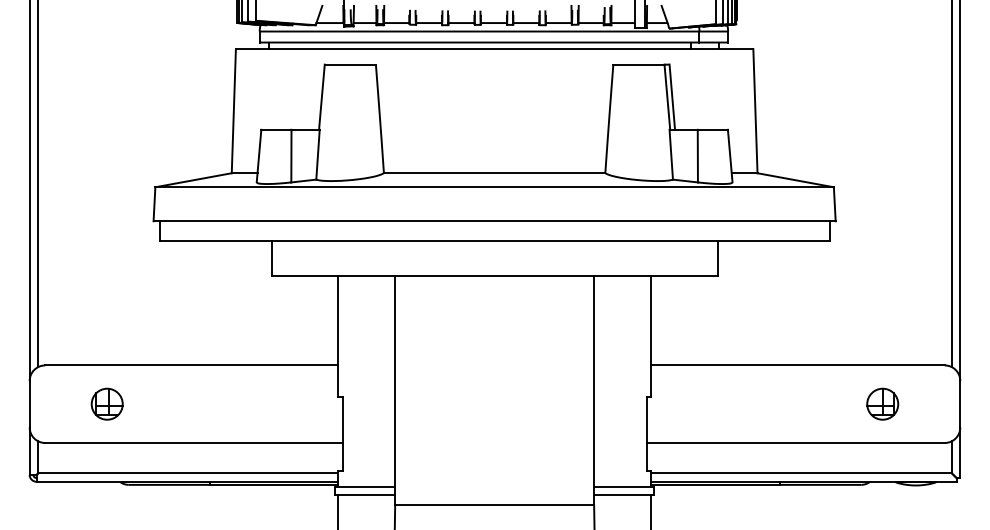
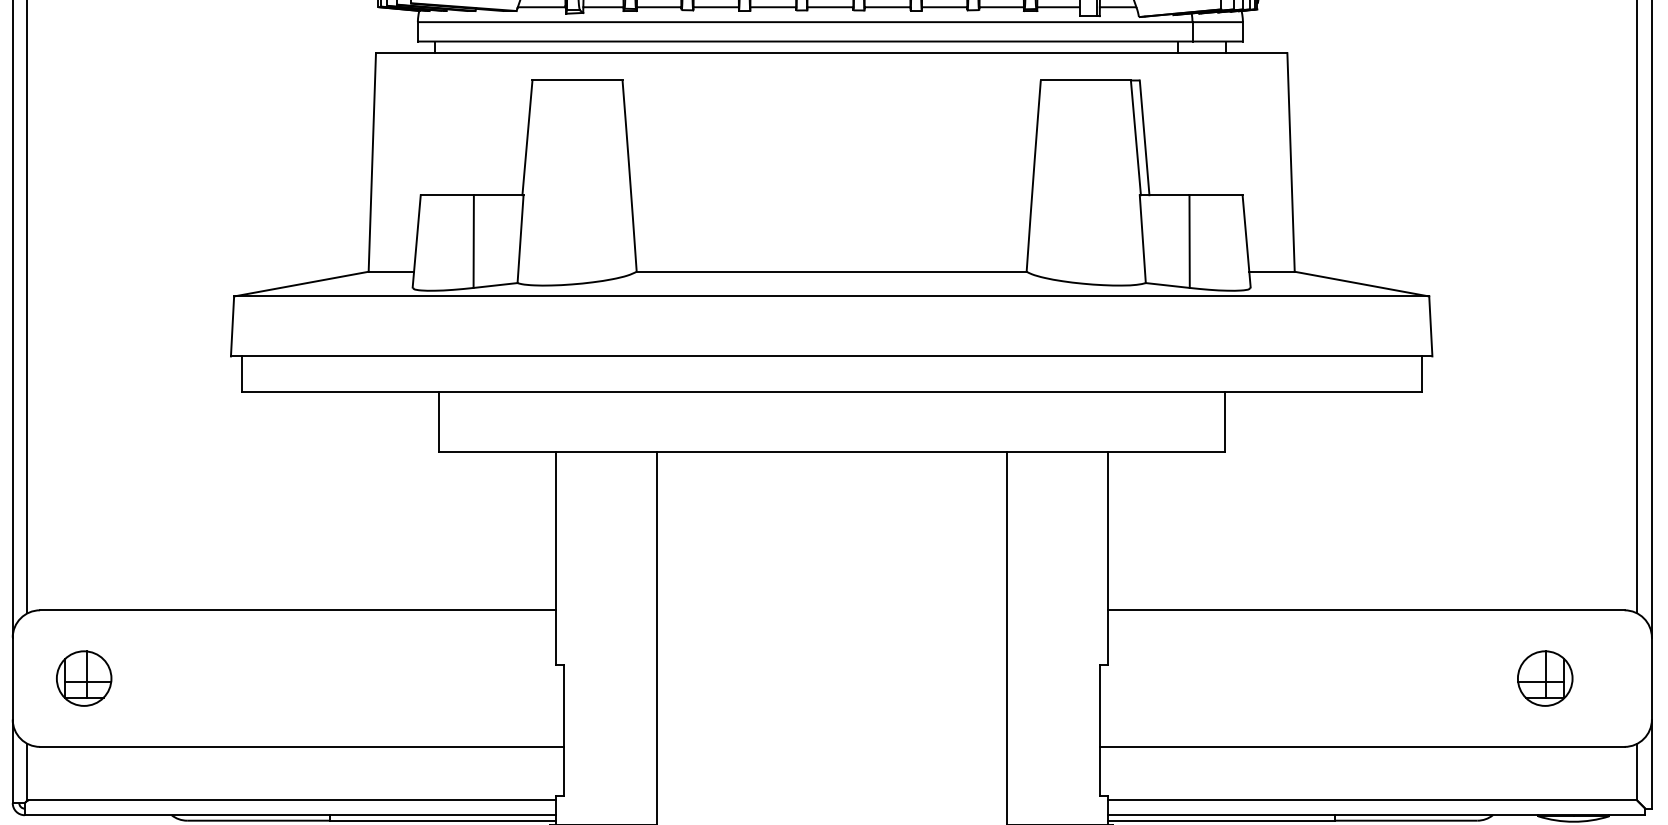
part: (106, 403) -> (82, 677), moved
part: (882, 403) -> (1544, 677), moved

